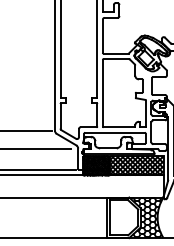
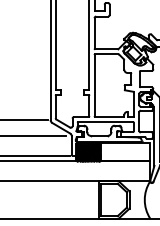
hatch: (136, 166) -> (125, 152), removed
hatch: (146, 217) -> (134, 199), removed

